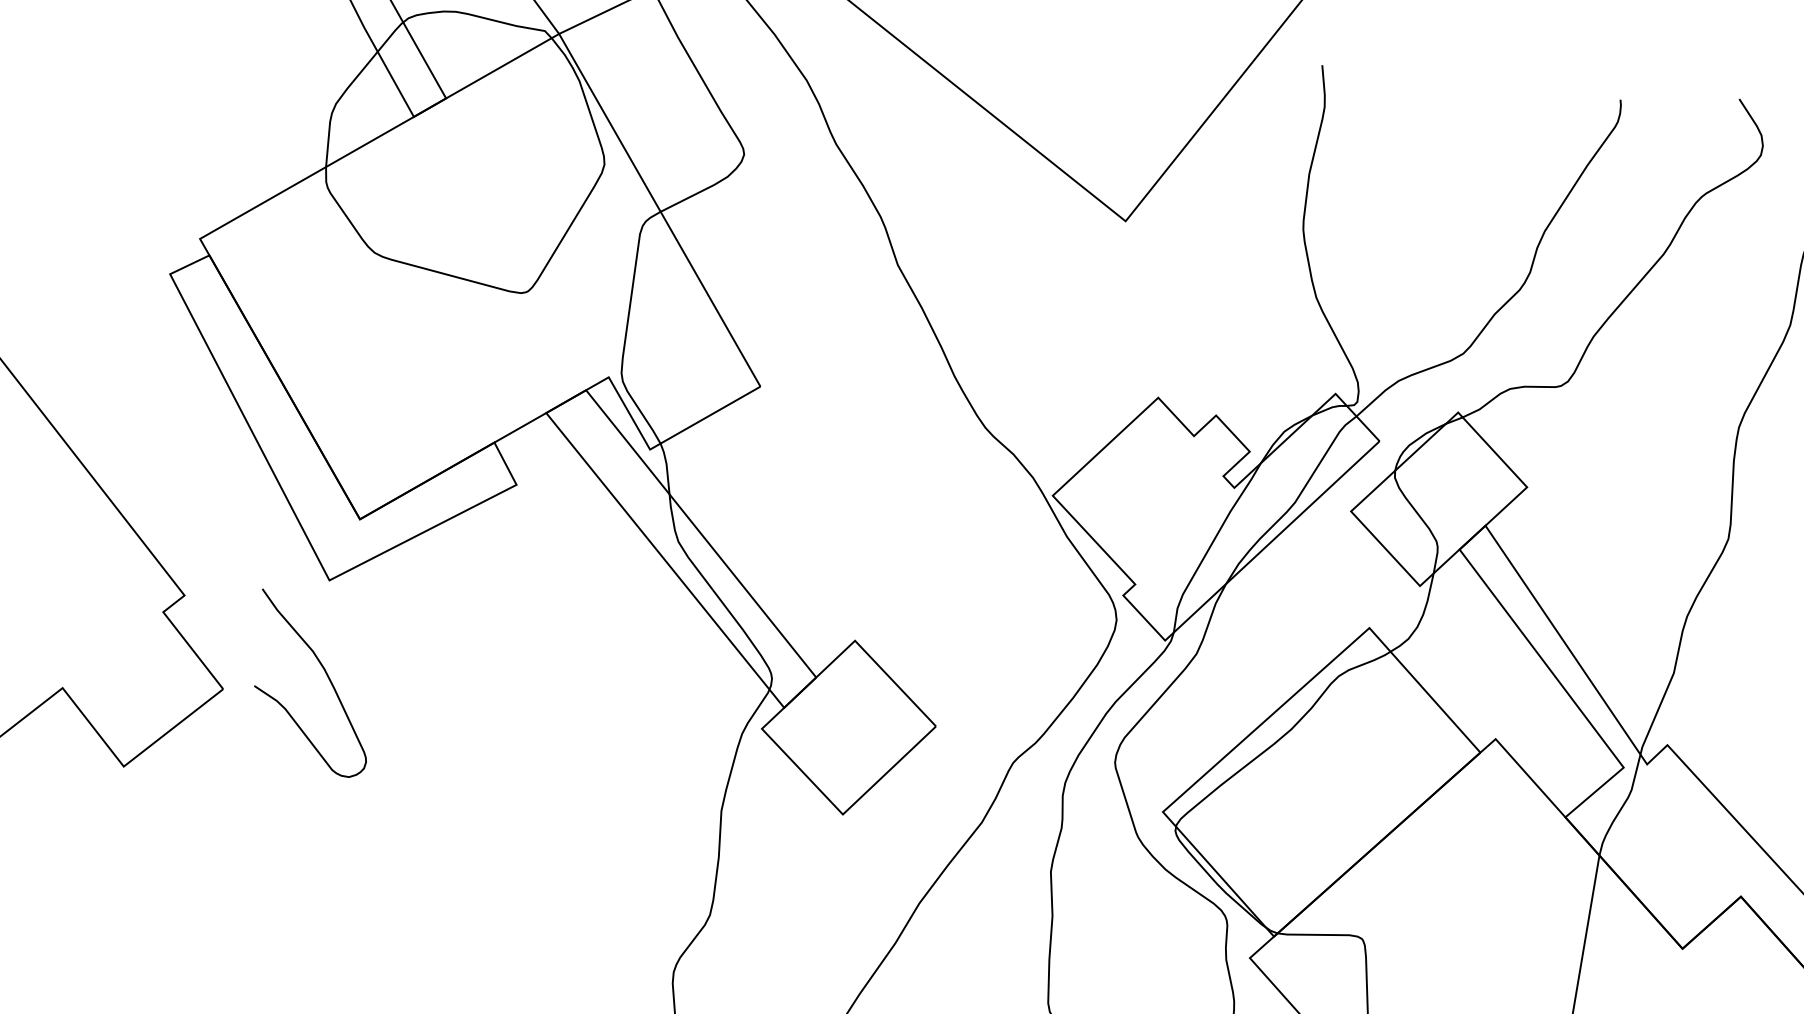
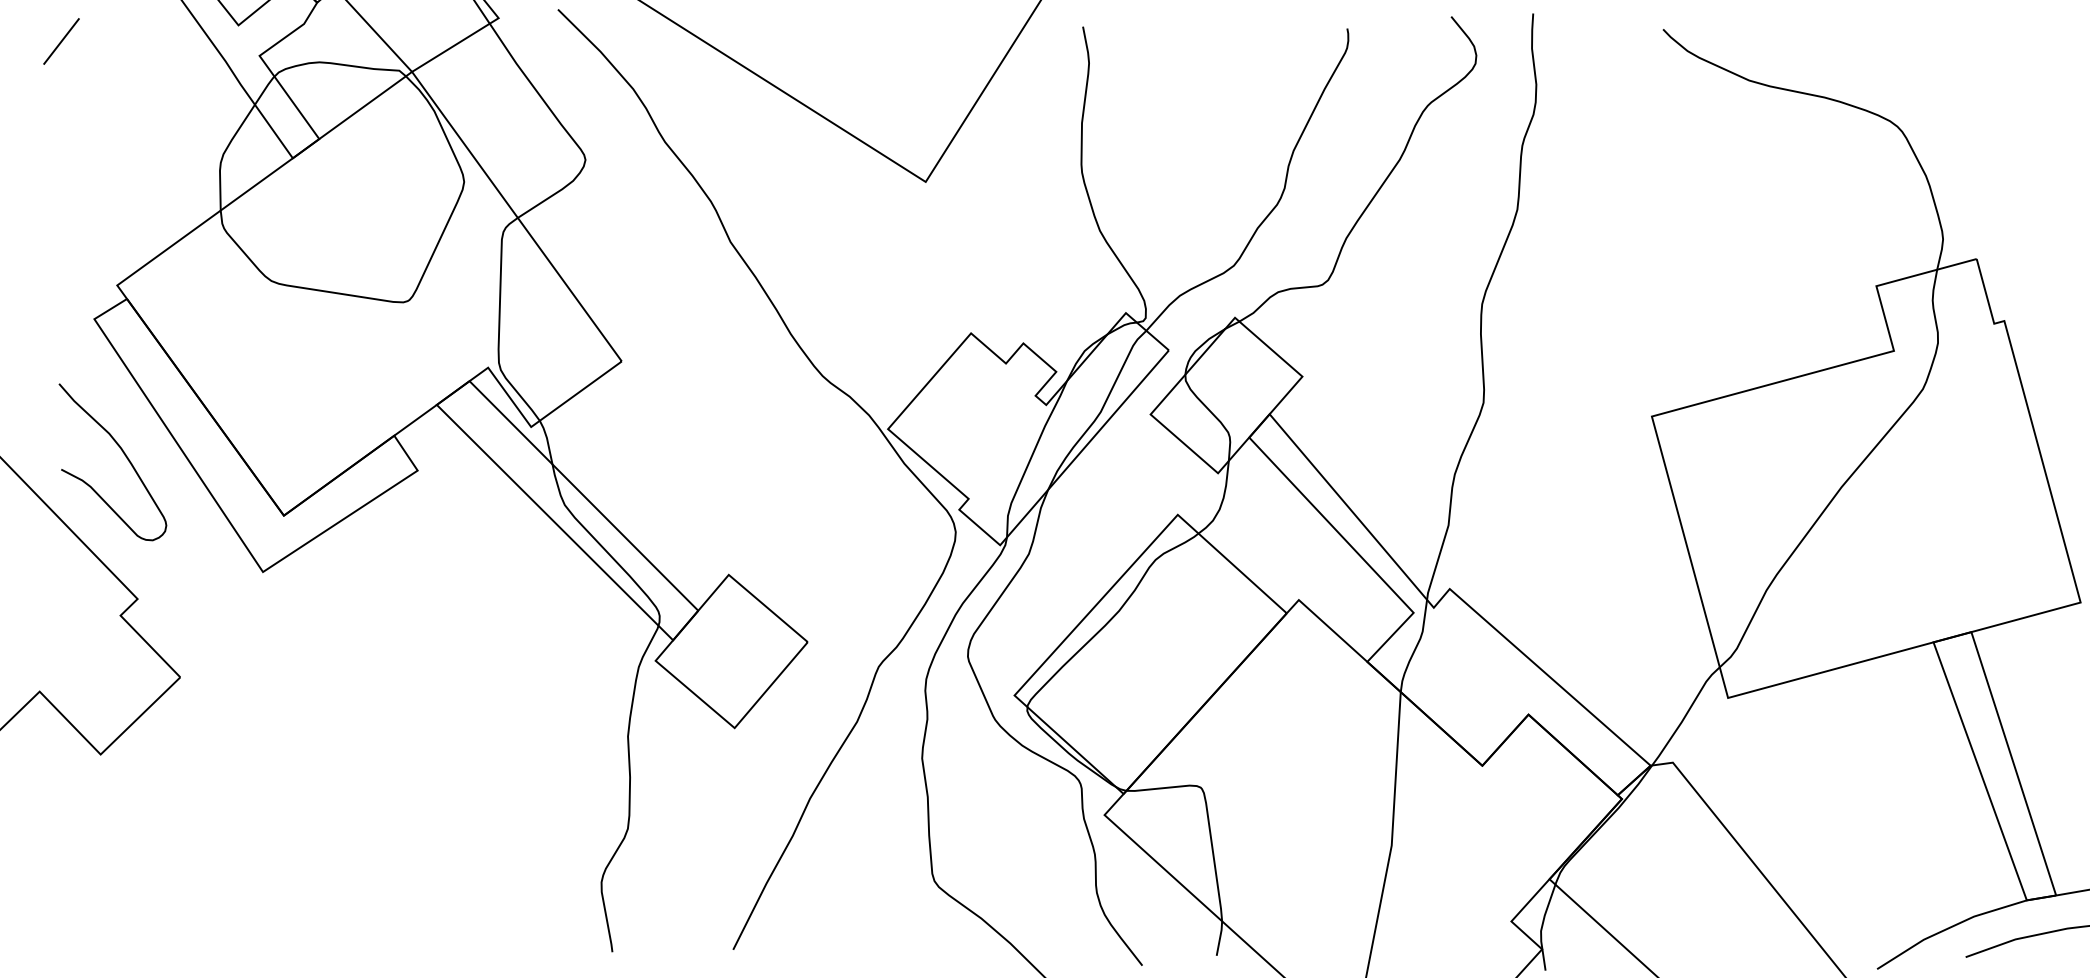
curve: (327, 677) -> (124, 455), moved

